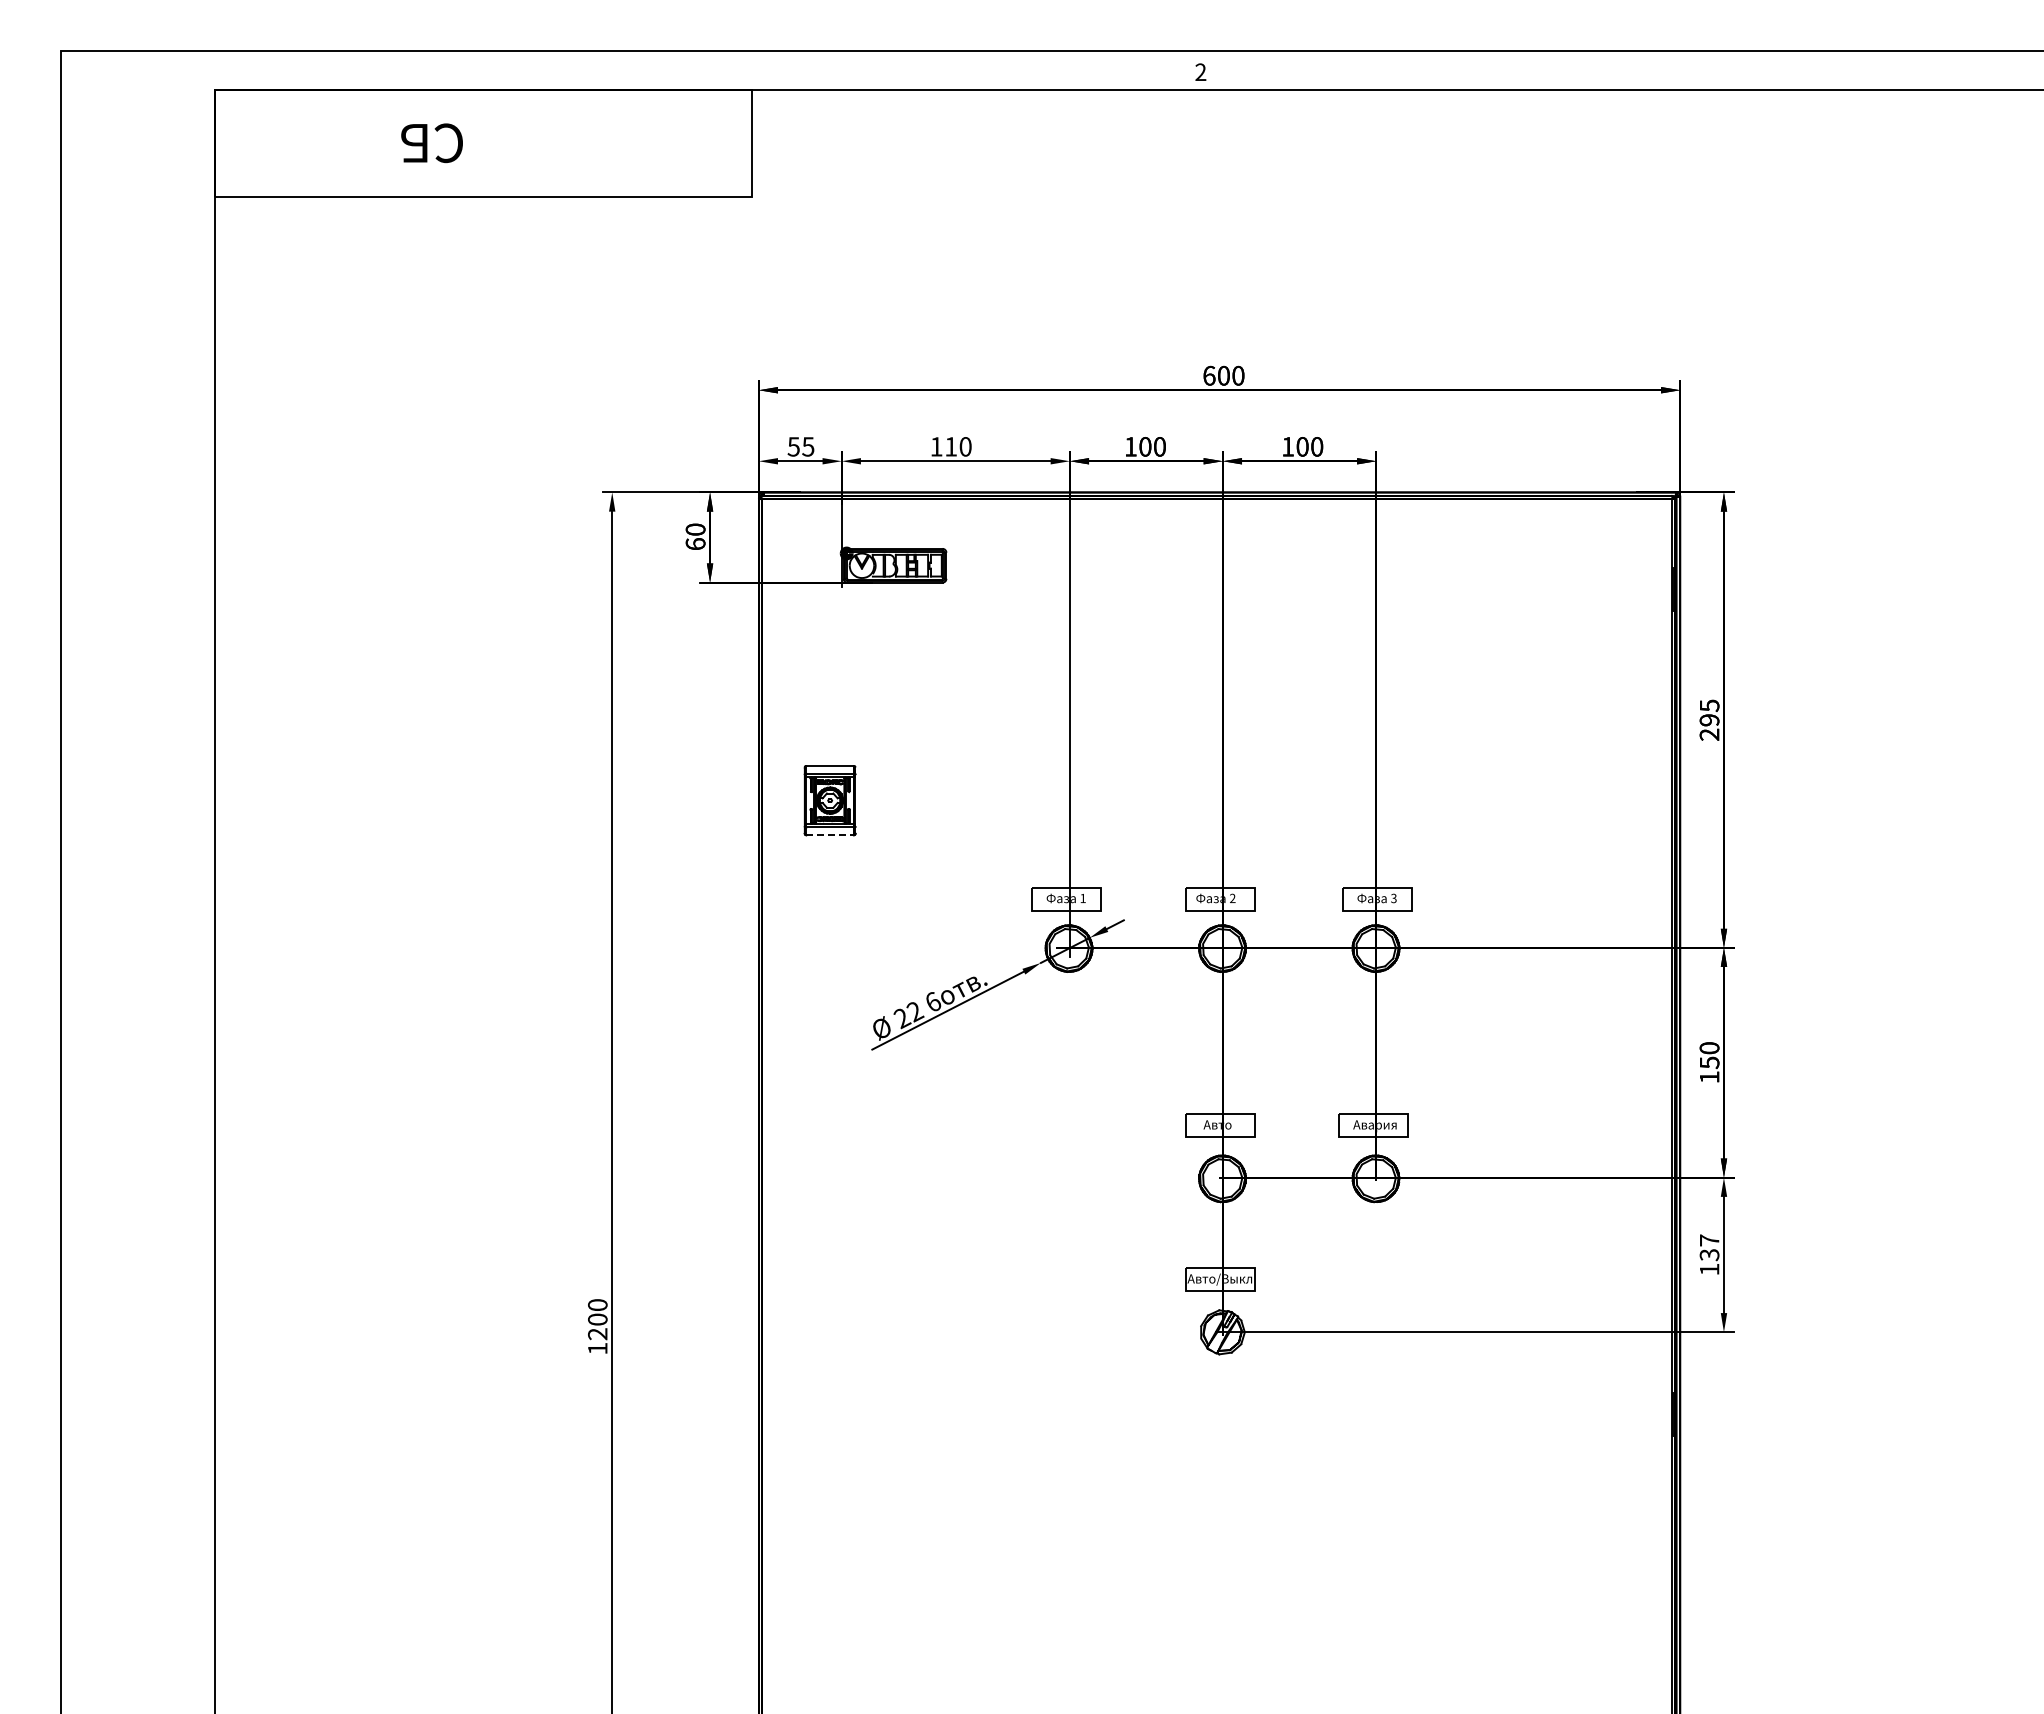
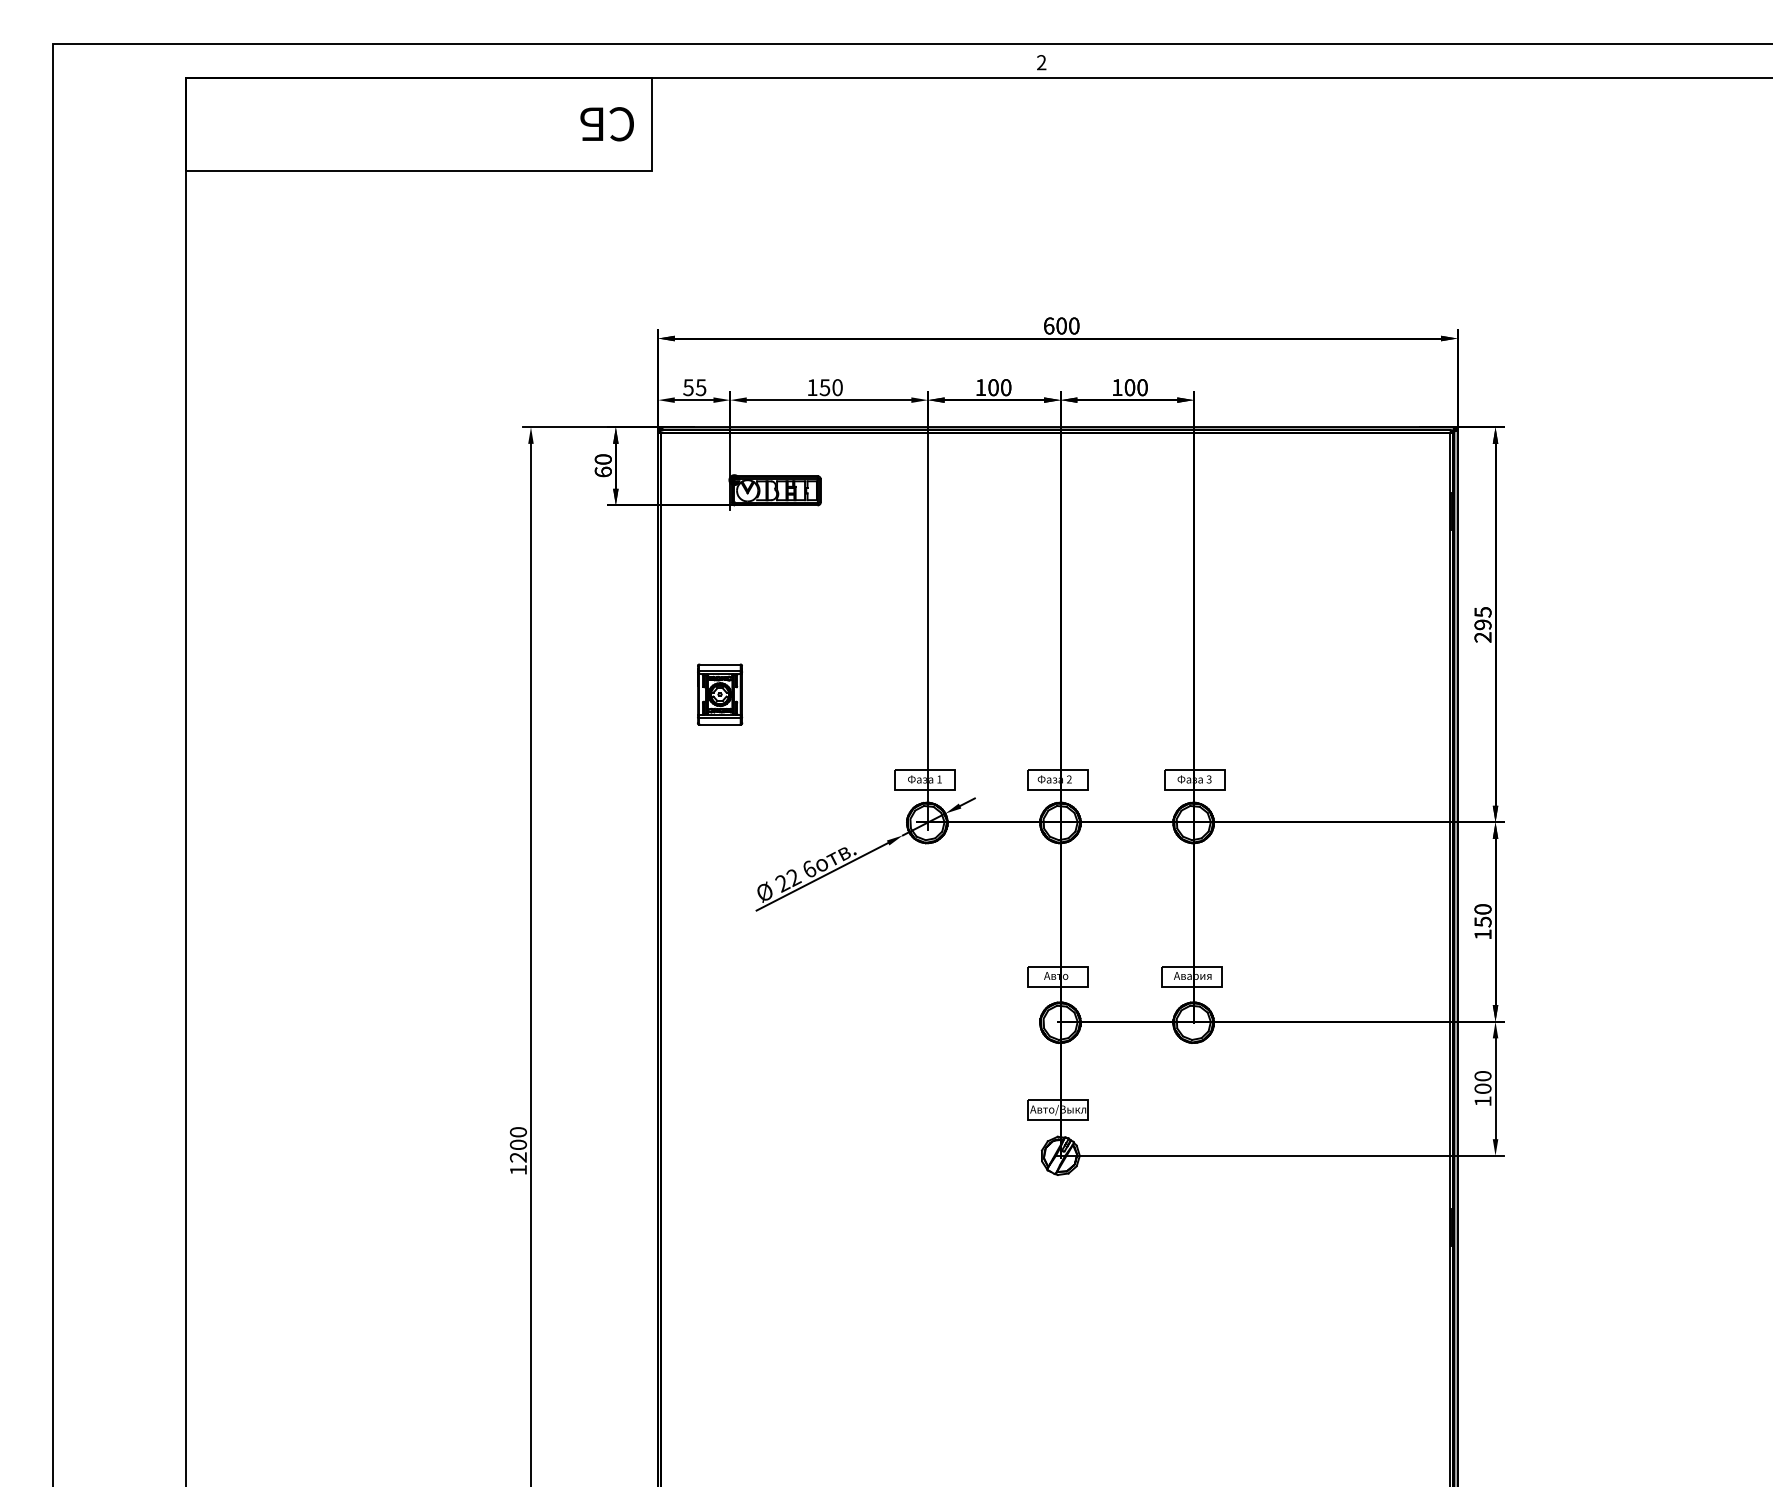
text: (431, 143) -> (606, 124), moved
text: (950, 446) -> (824, 387), 110 -> 150
line: (830, 835) -> (720, 724), dashed -> solid
text: (1709, 1247) -> (1482, 1082), 137 -> 100

